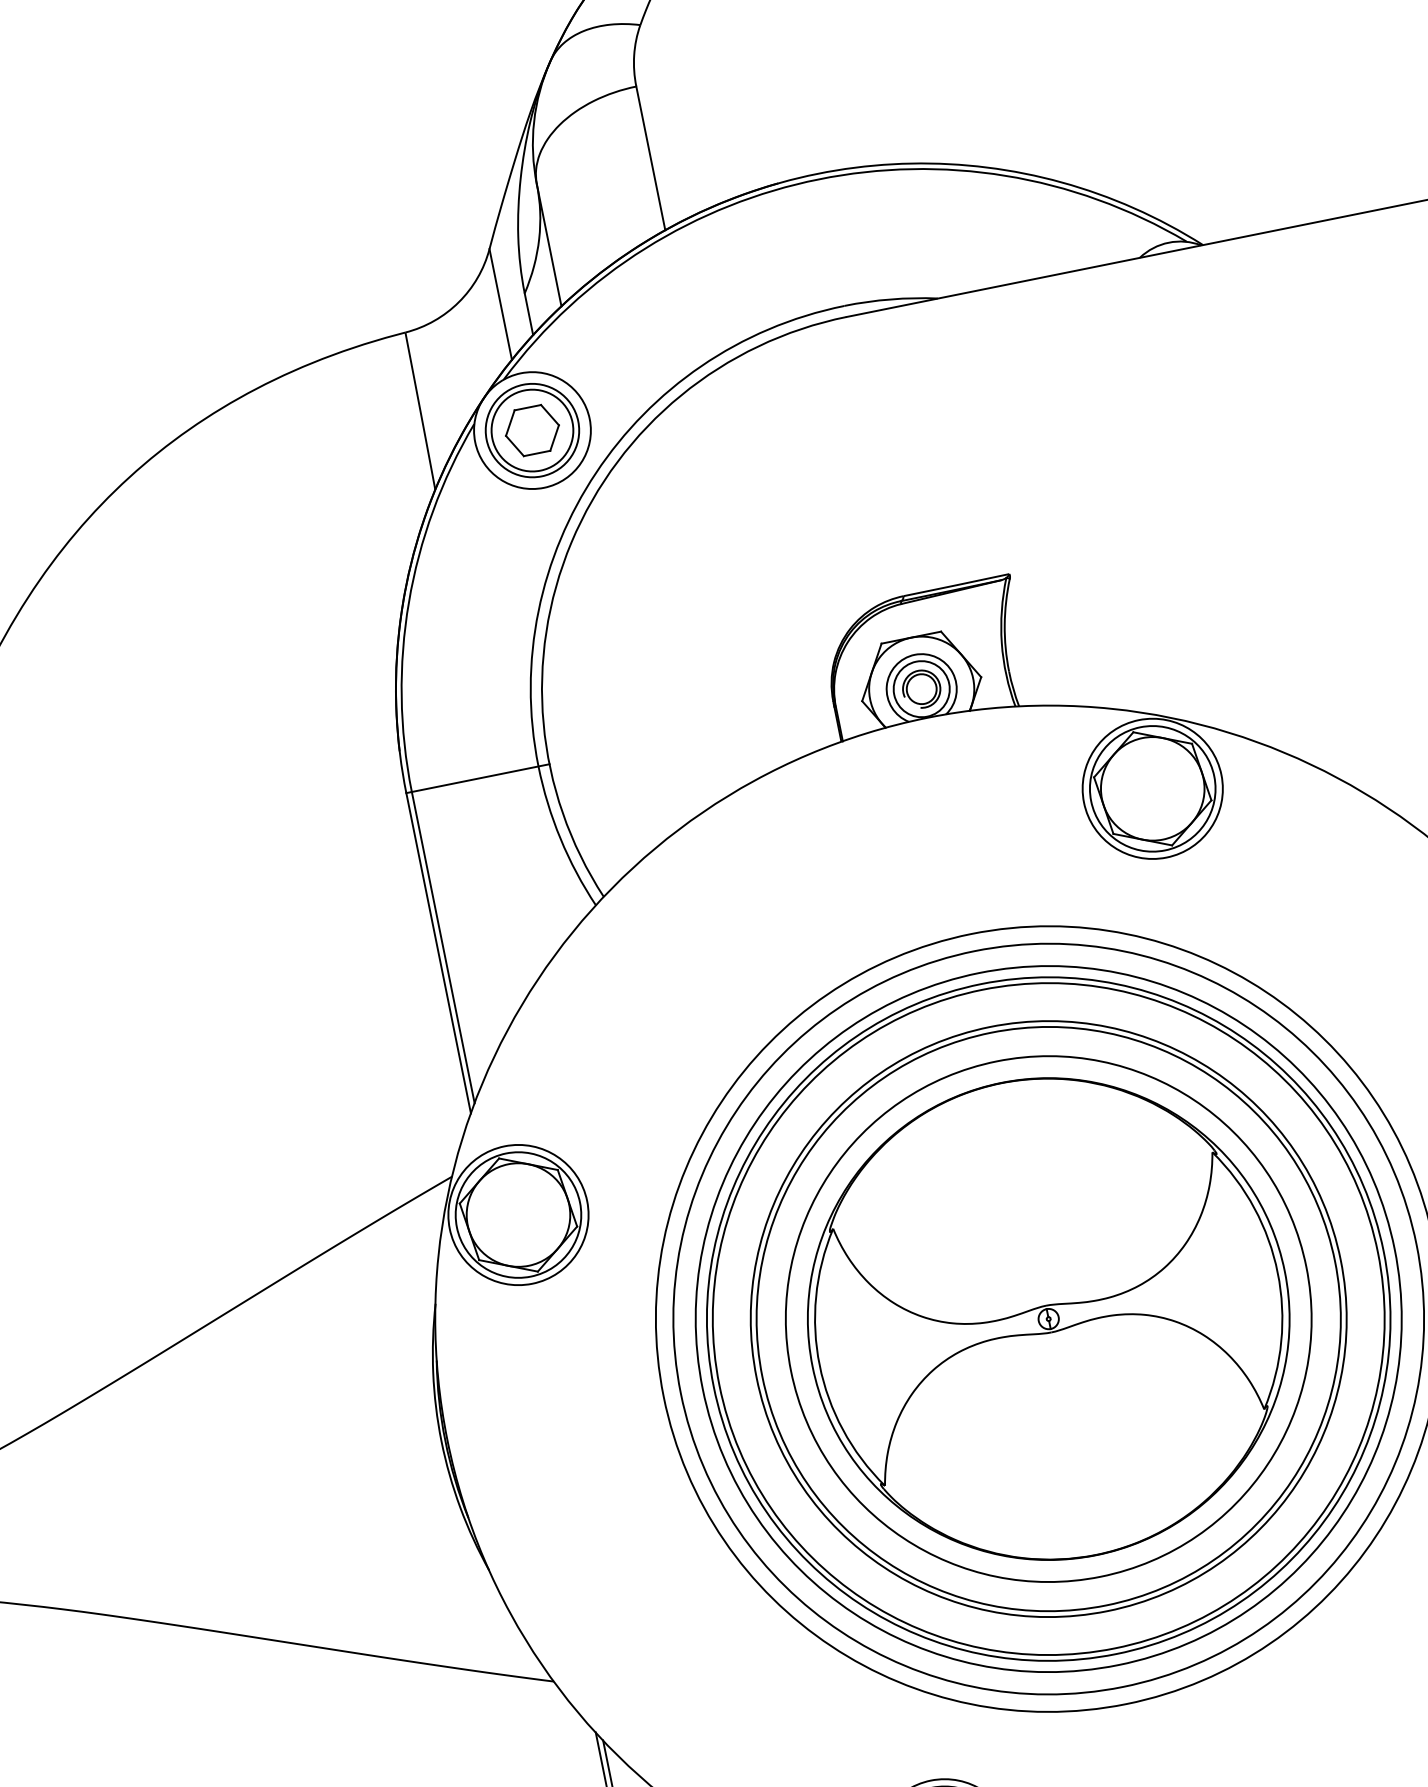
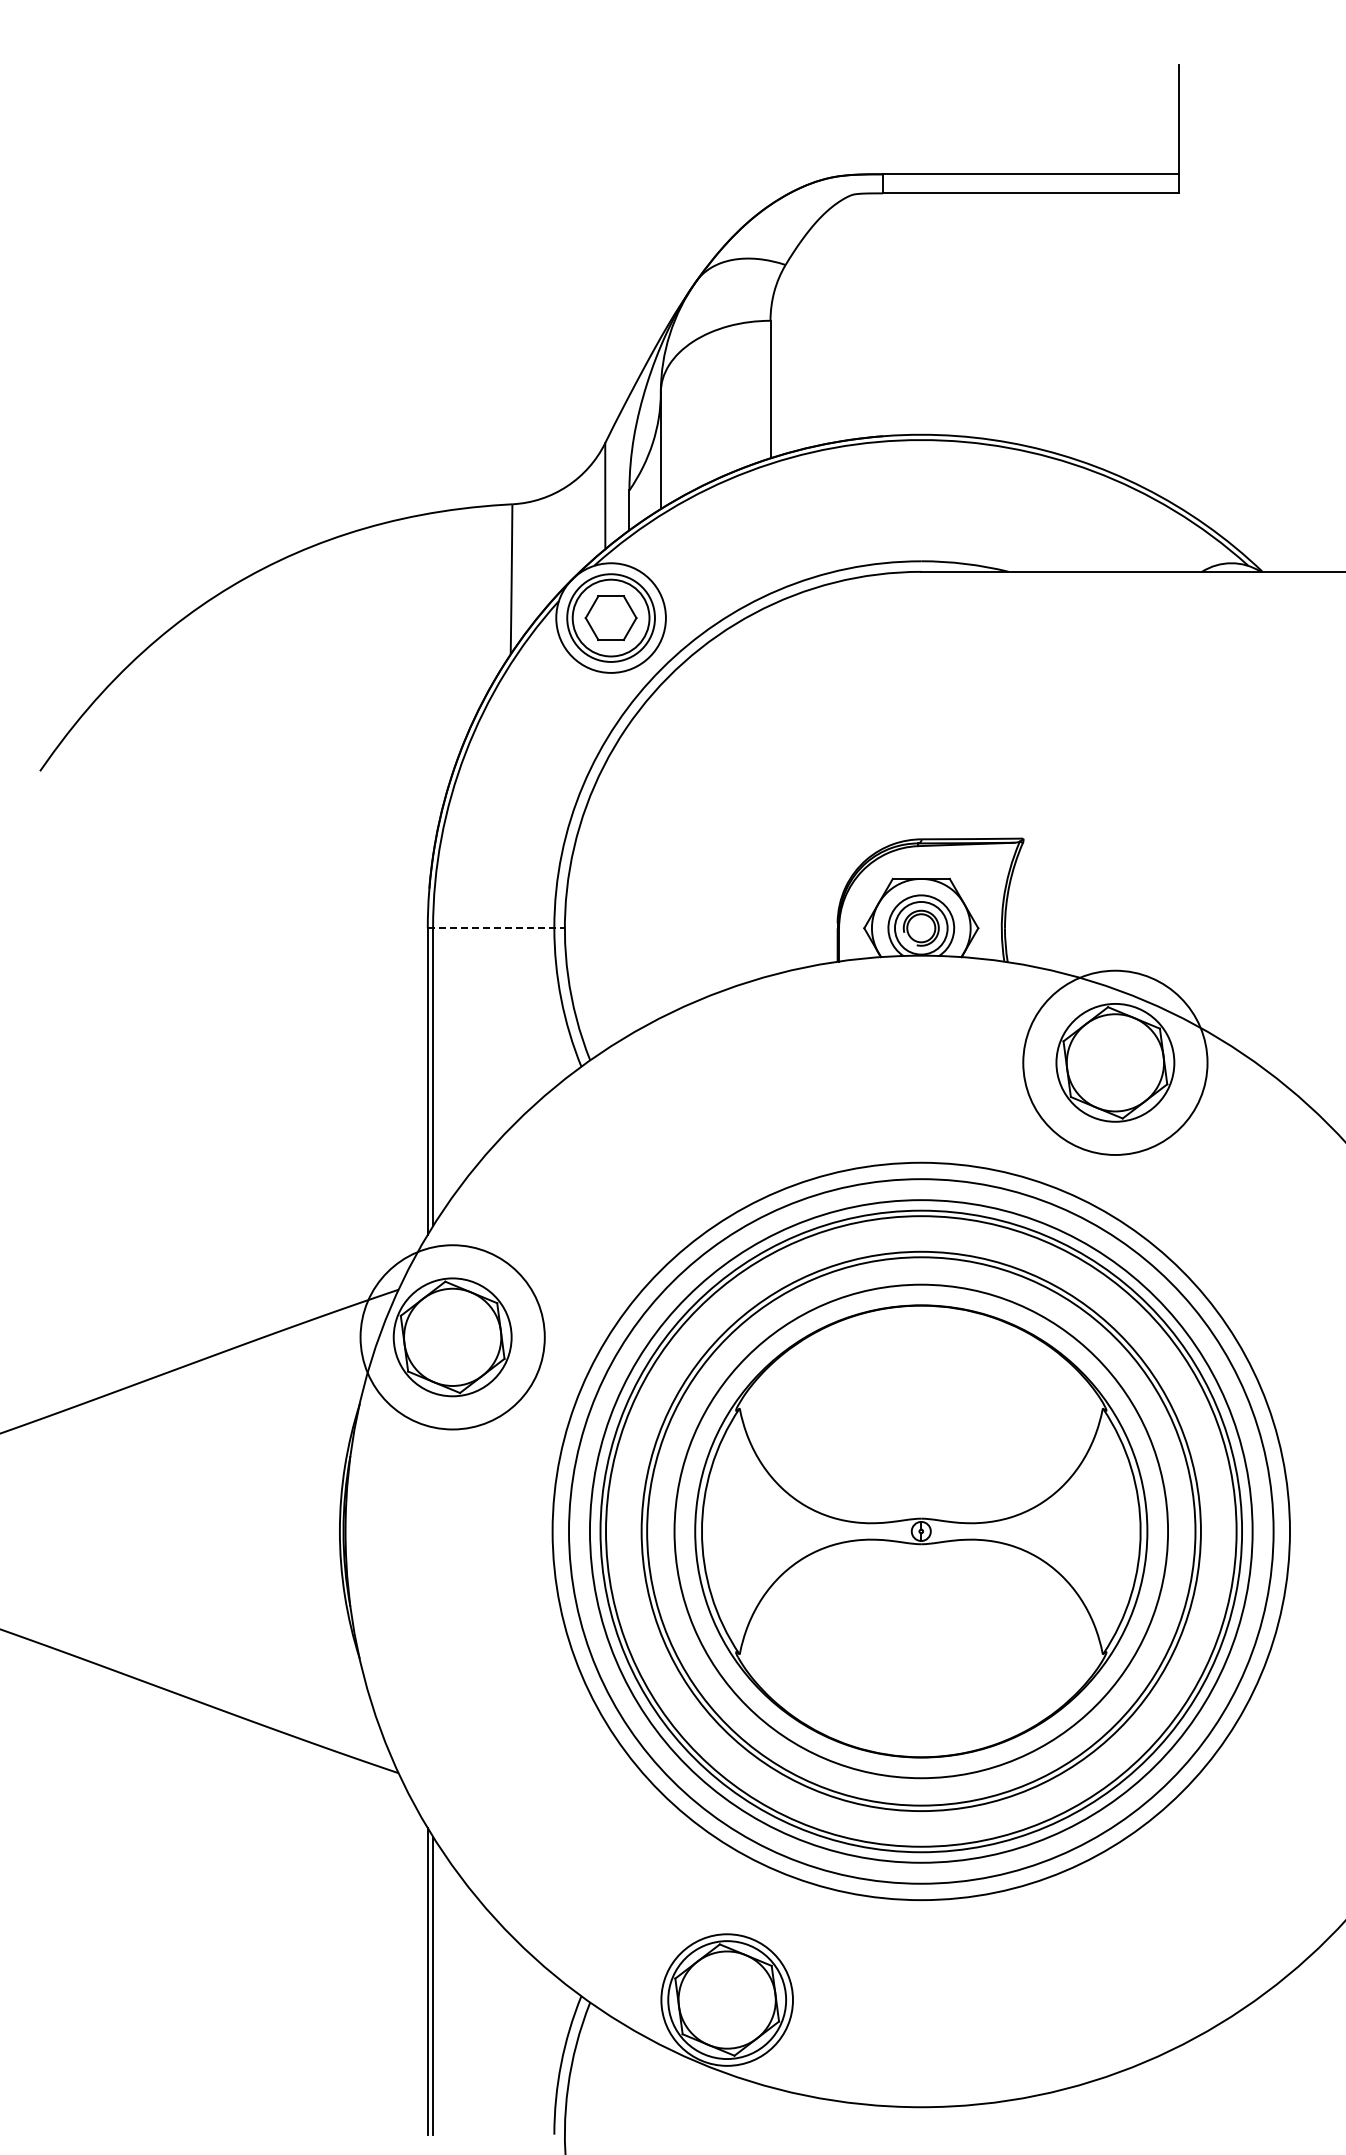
line: (478, 778) -> (496, 928), solid -> dashed
circle: (1152, 788) -> (1115, 1062), size x1.4
circle: (518, 1215) -> (452, 1337), size x1.4

